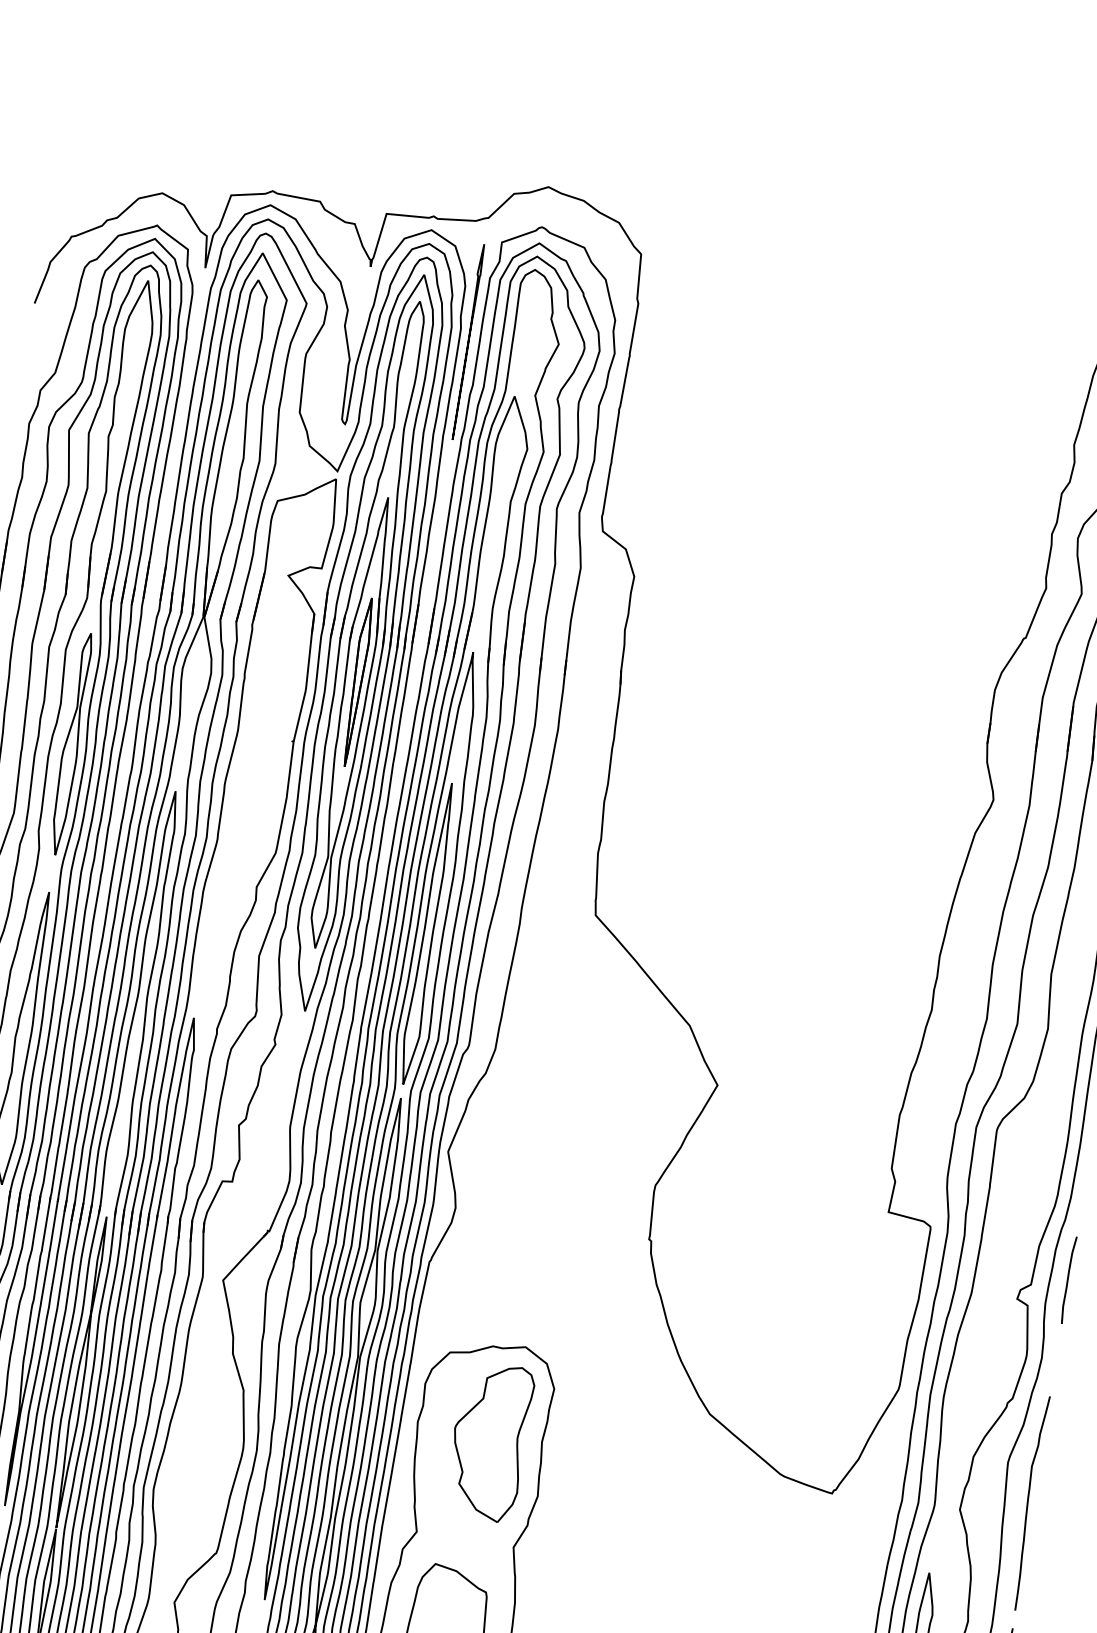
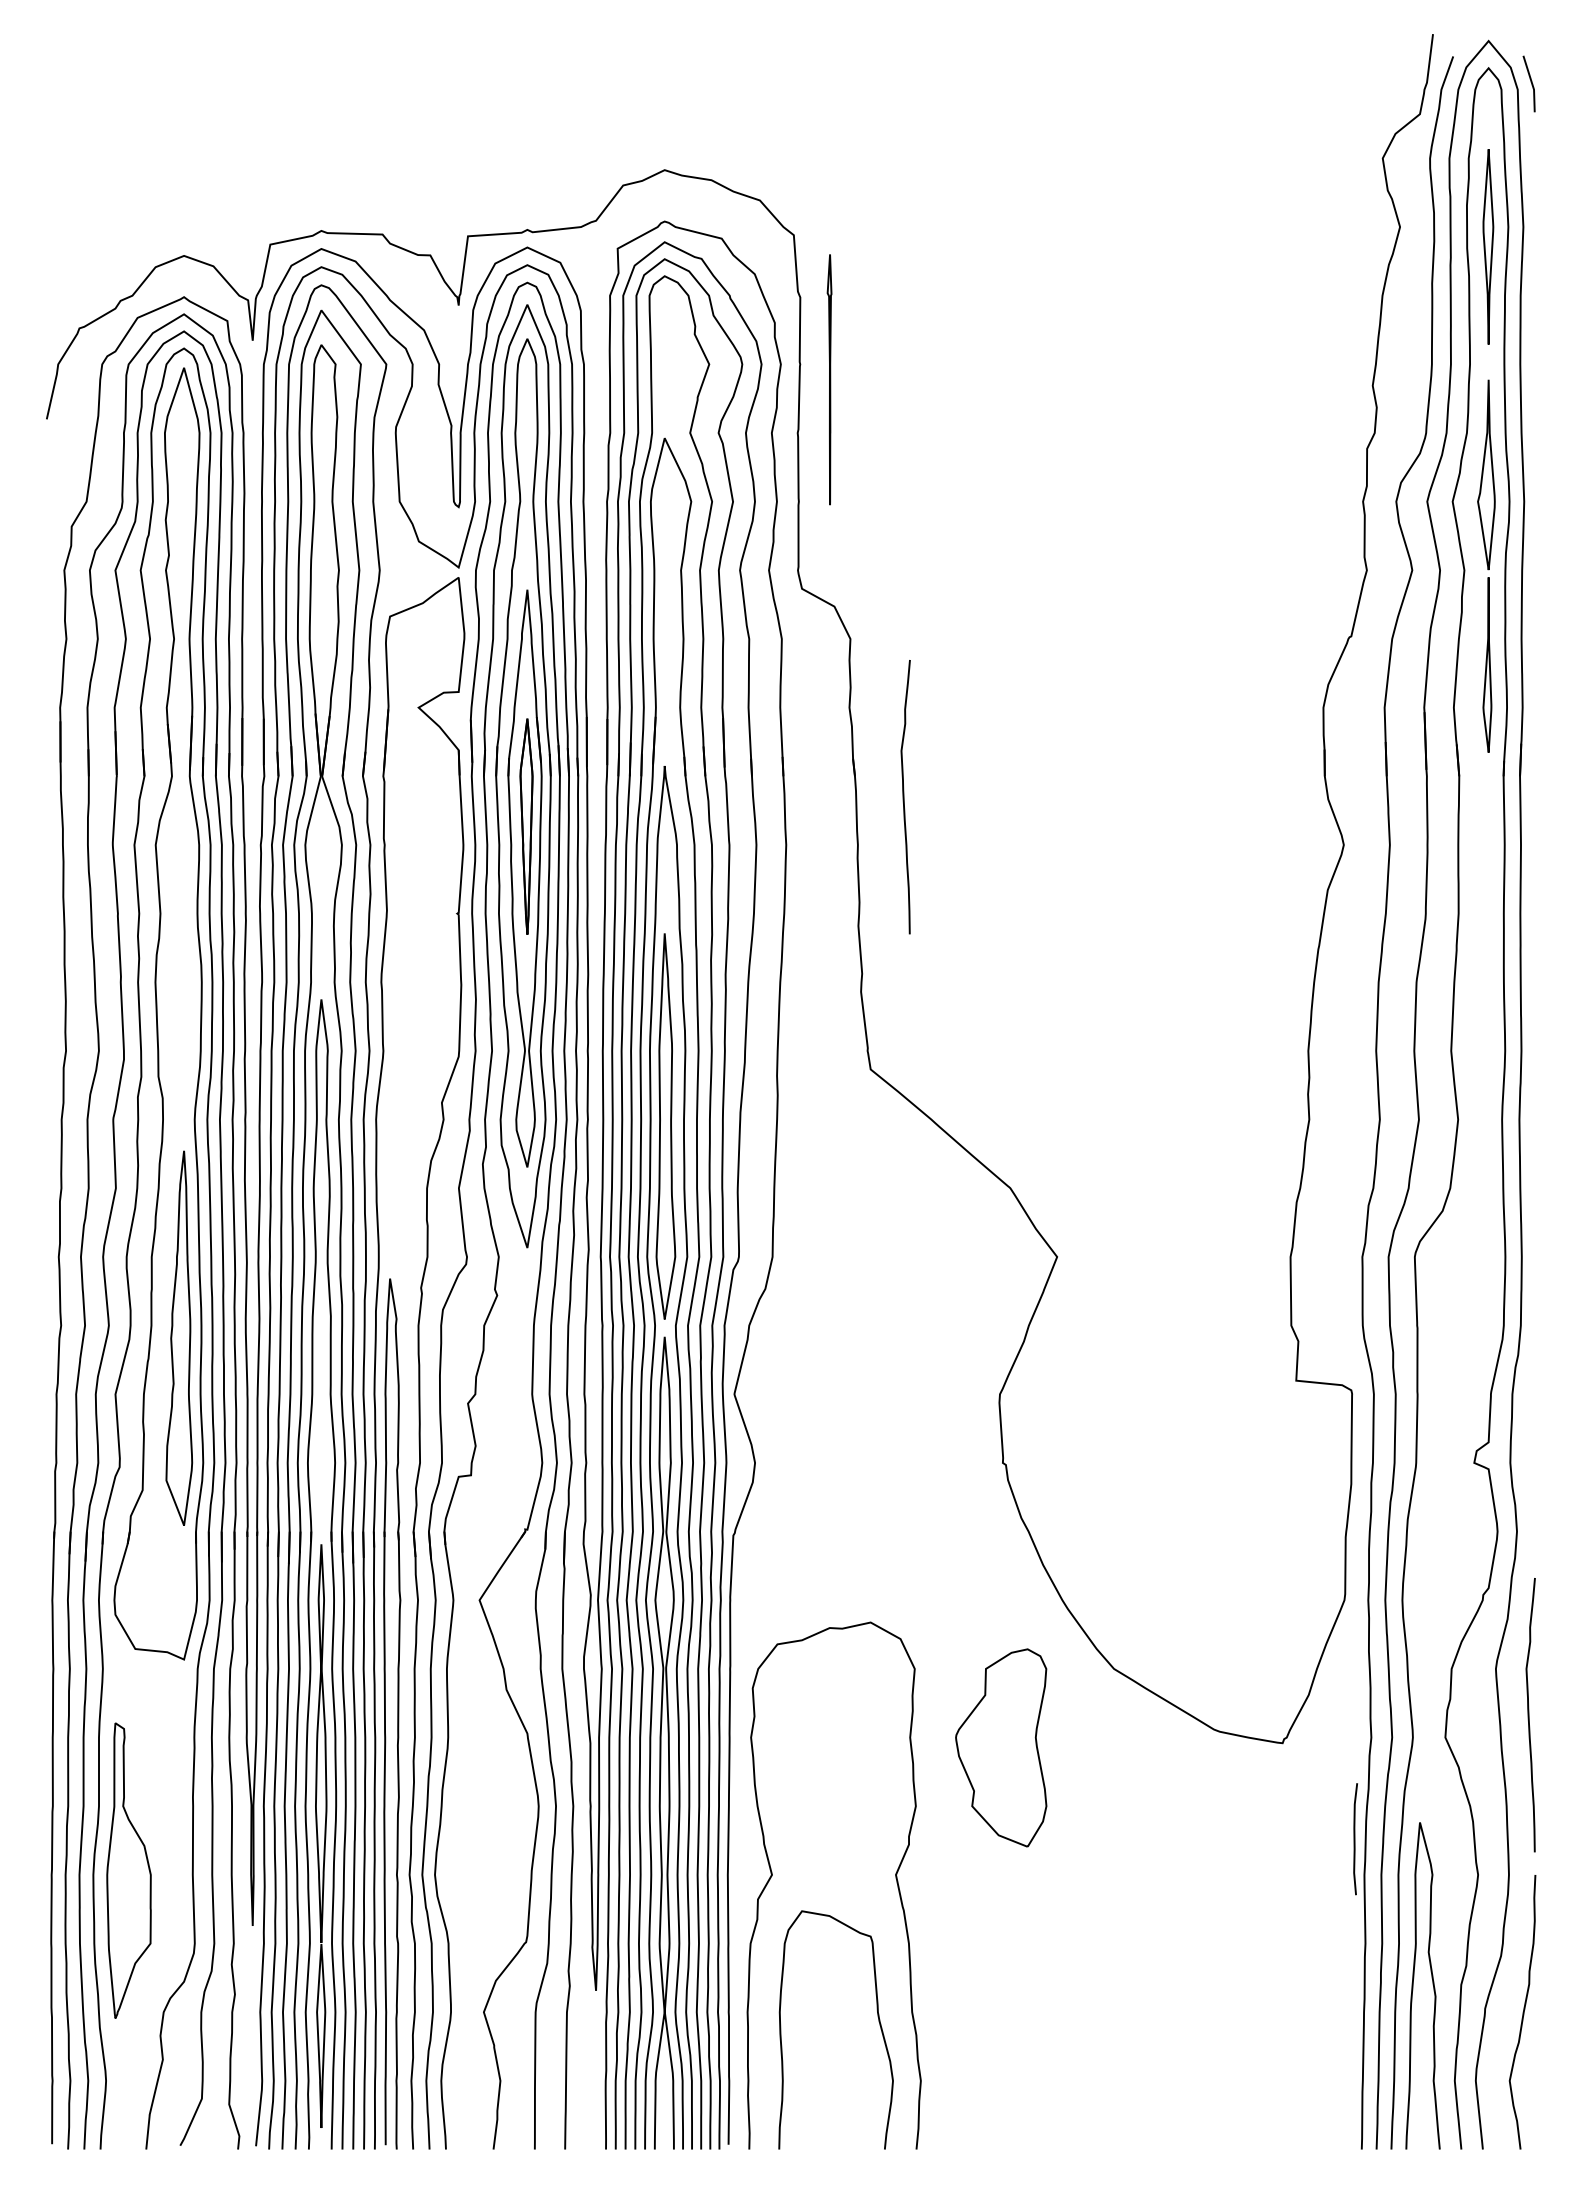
part: (468, 341) -> (829, 379), moved
curve: (656, 707) -> (904, 797), added
part: (71, 743) -> (181, 961), removed
curve: (1068, 1280) -> (1355, 1839), moved
part: (489, 1441) -> (1001, 1747), moved

